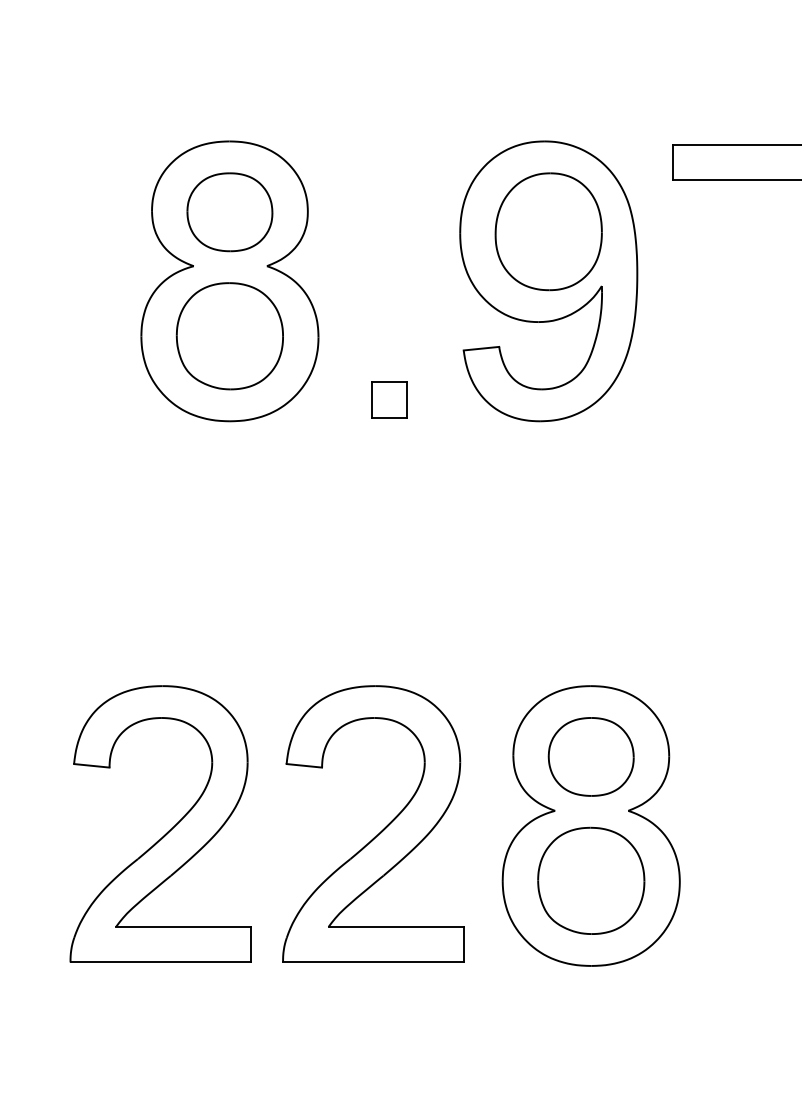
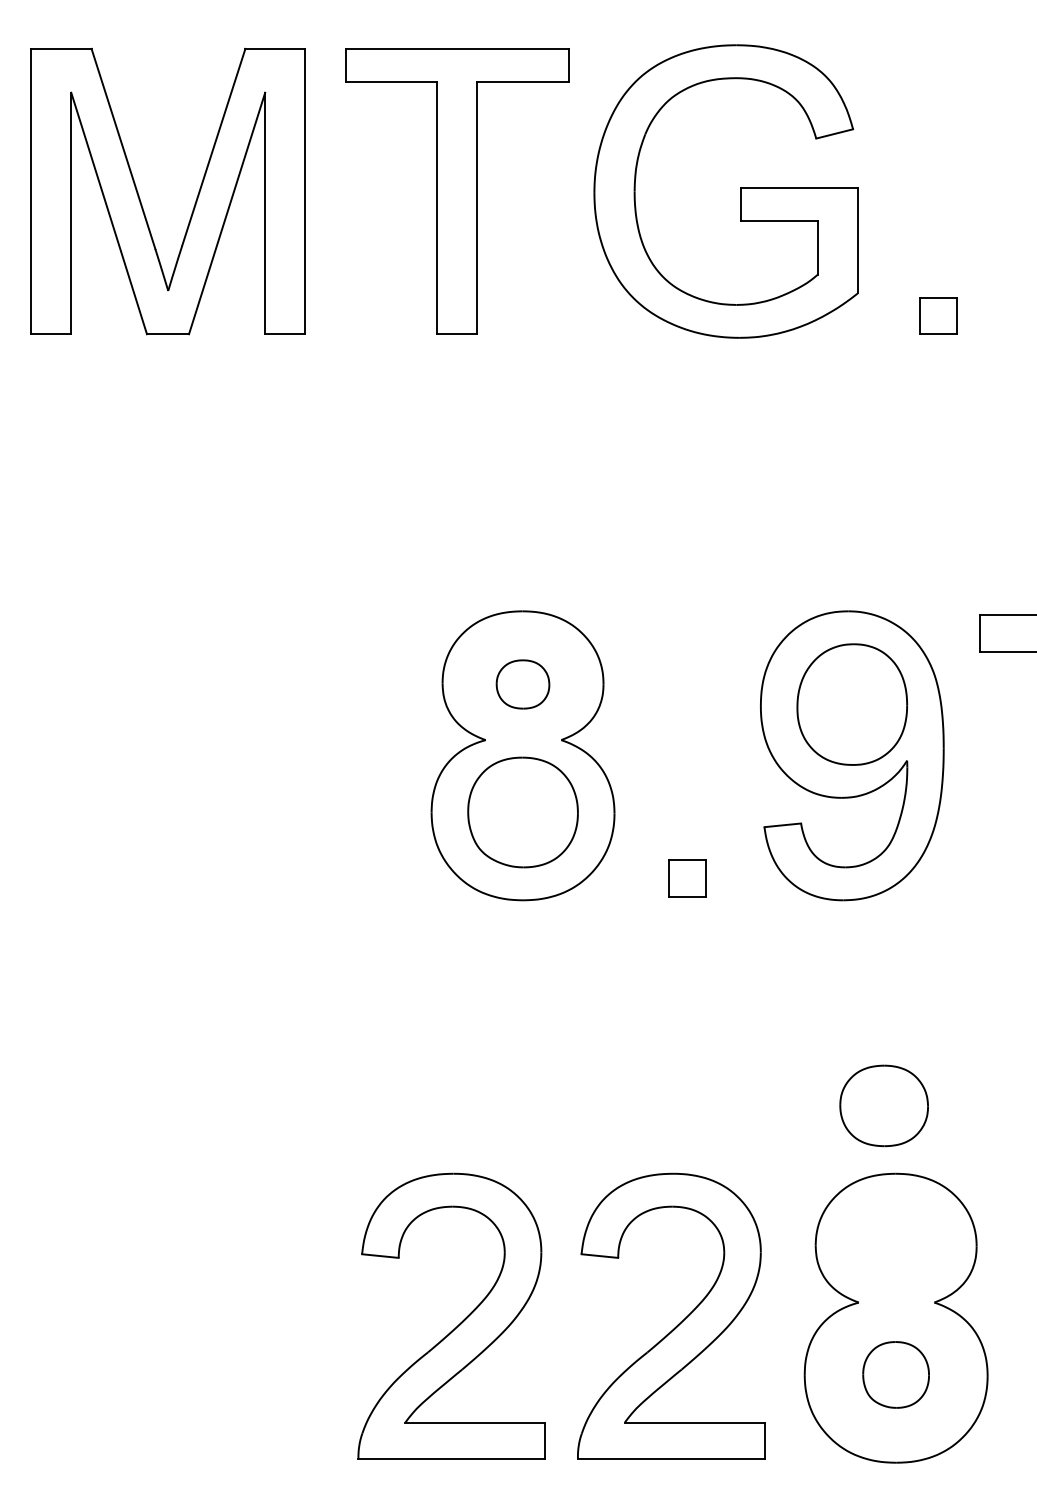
part: (229, 212) -> (522, 684), size x0.6
part: (590, 756) -> (883, 1105), moved
part: (590, 880) -> (895, 1374), size x0.6

